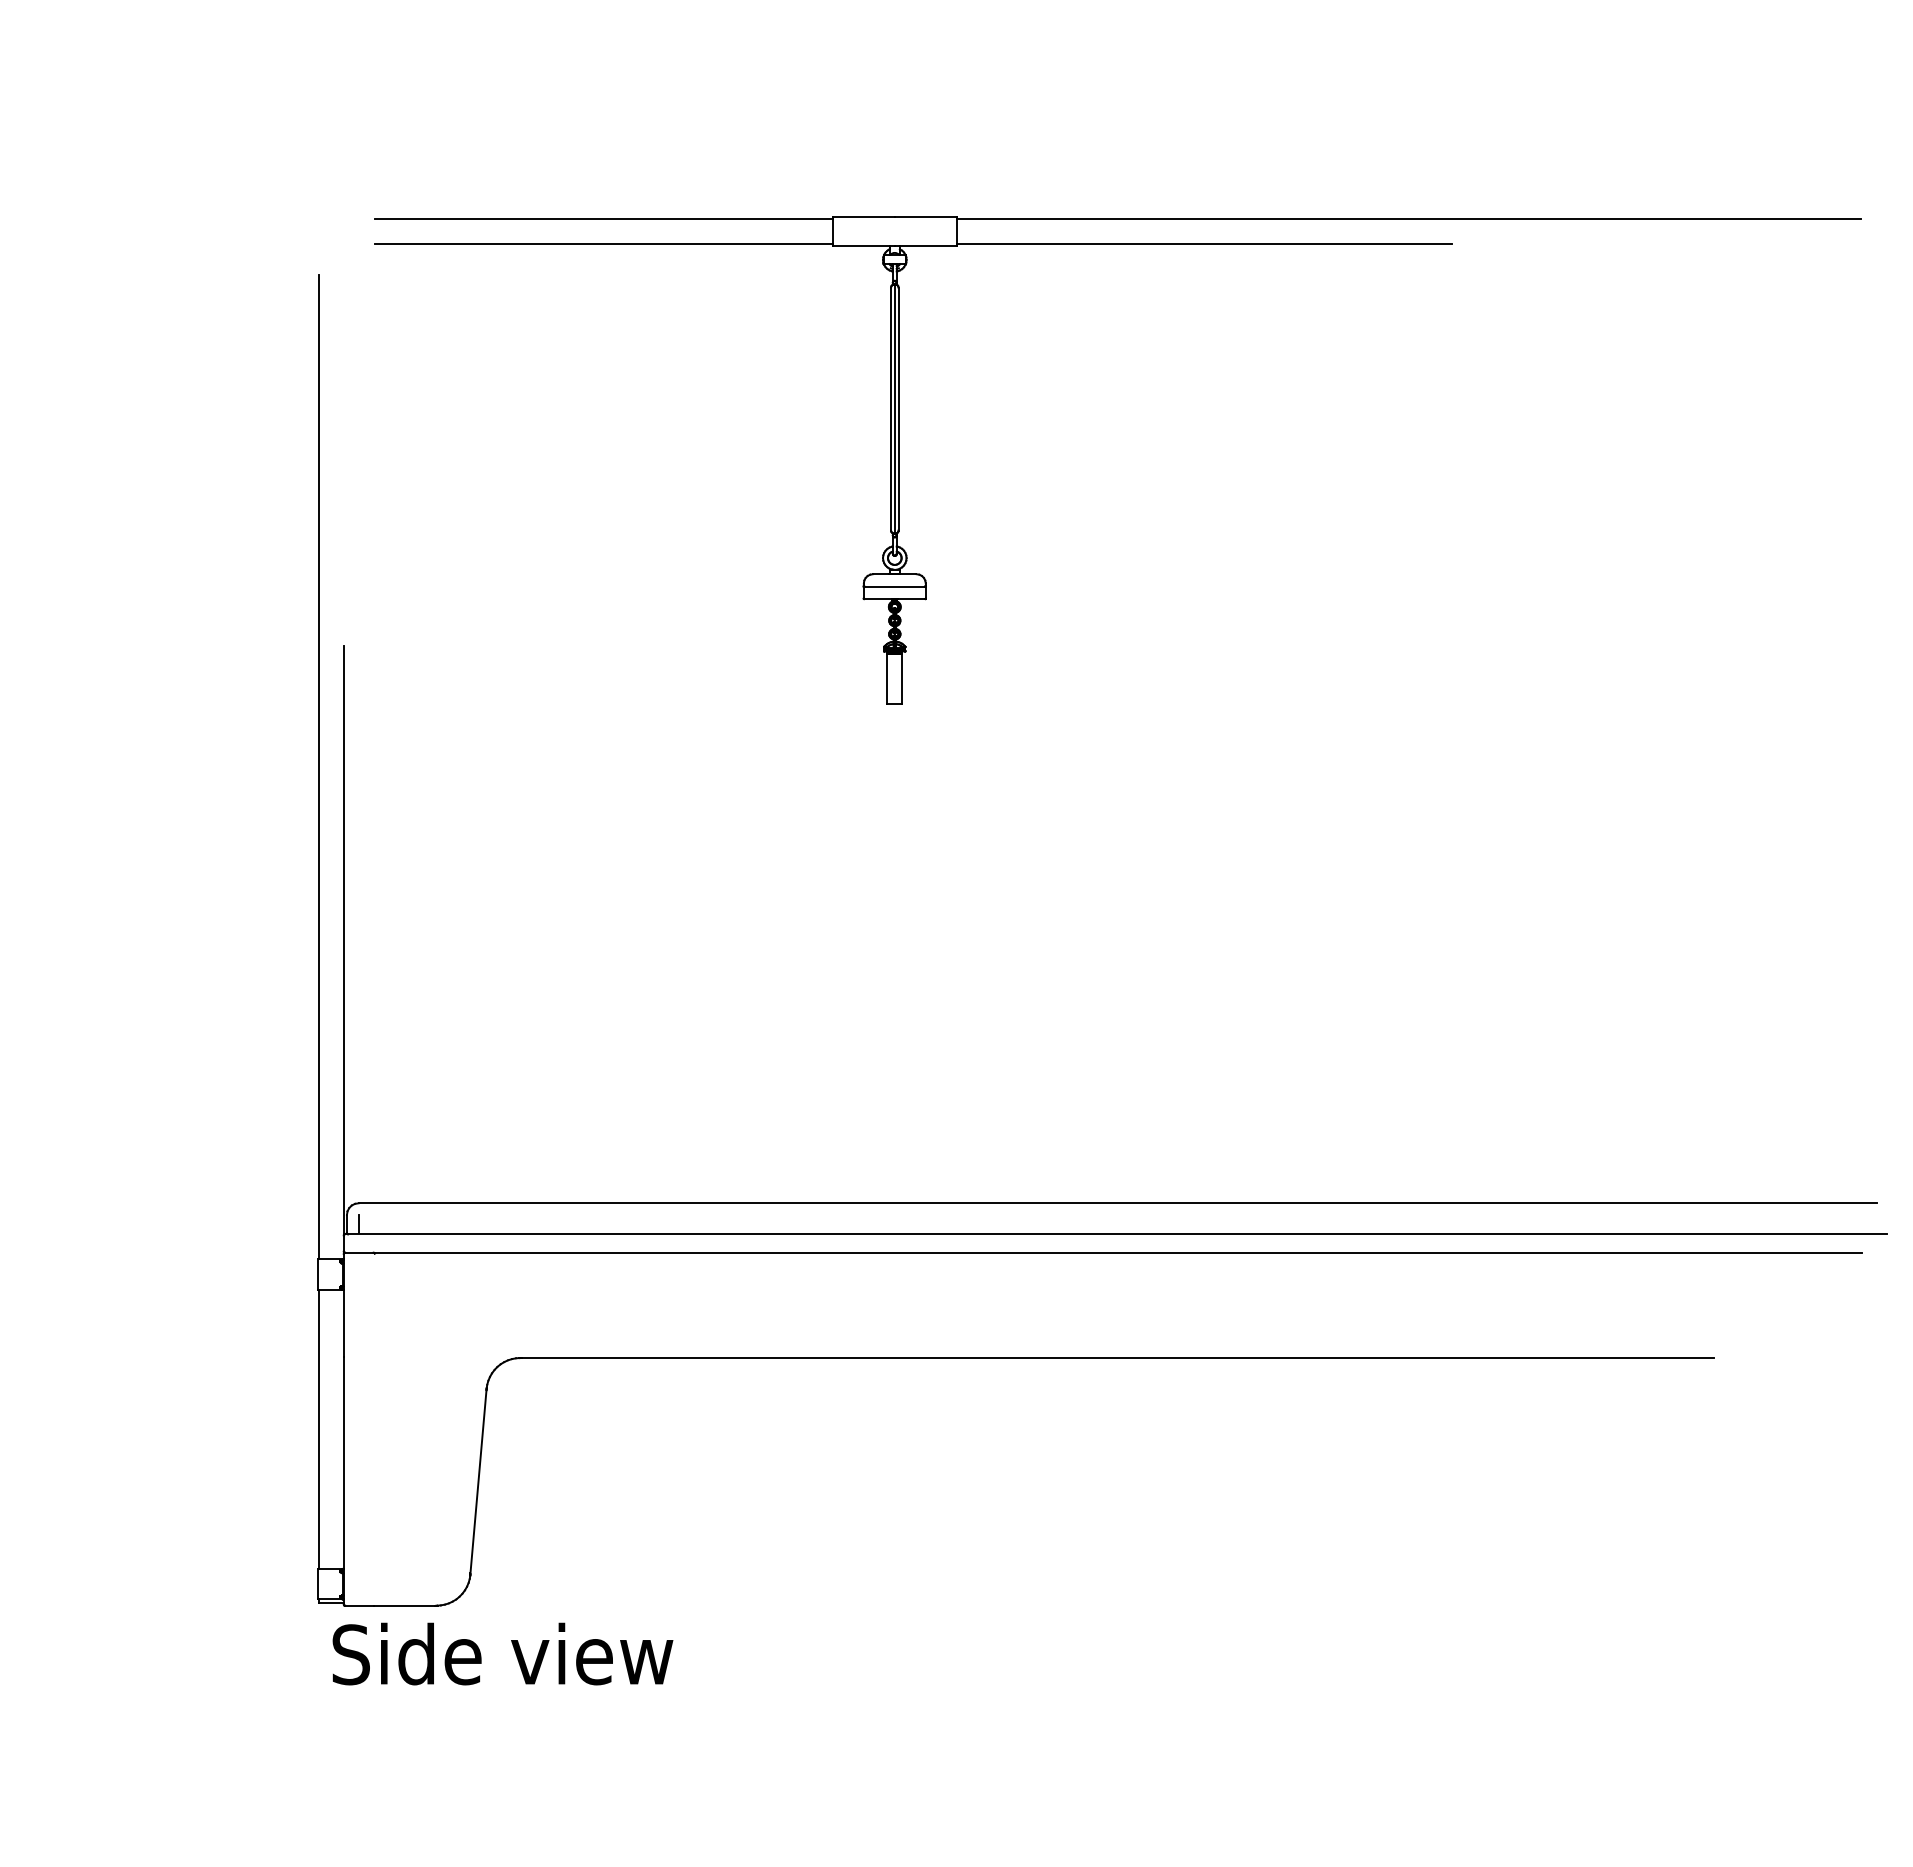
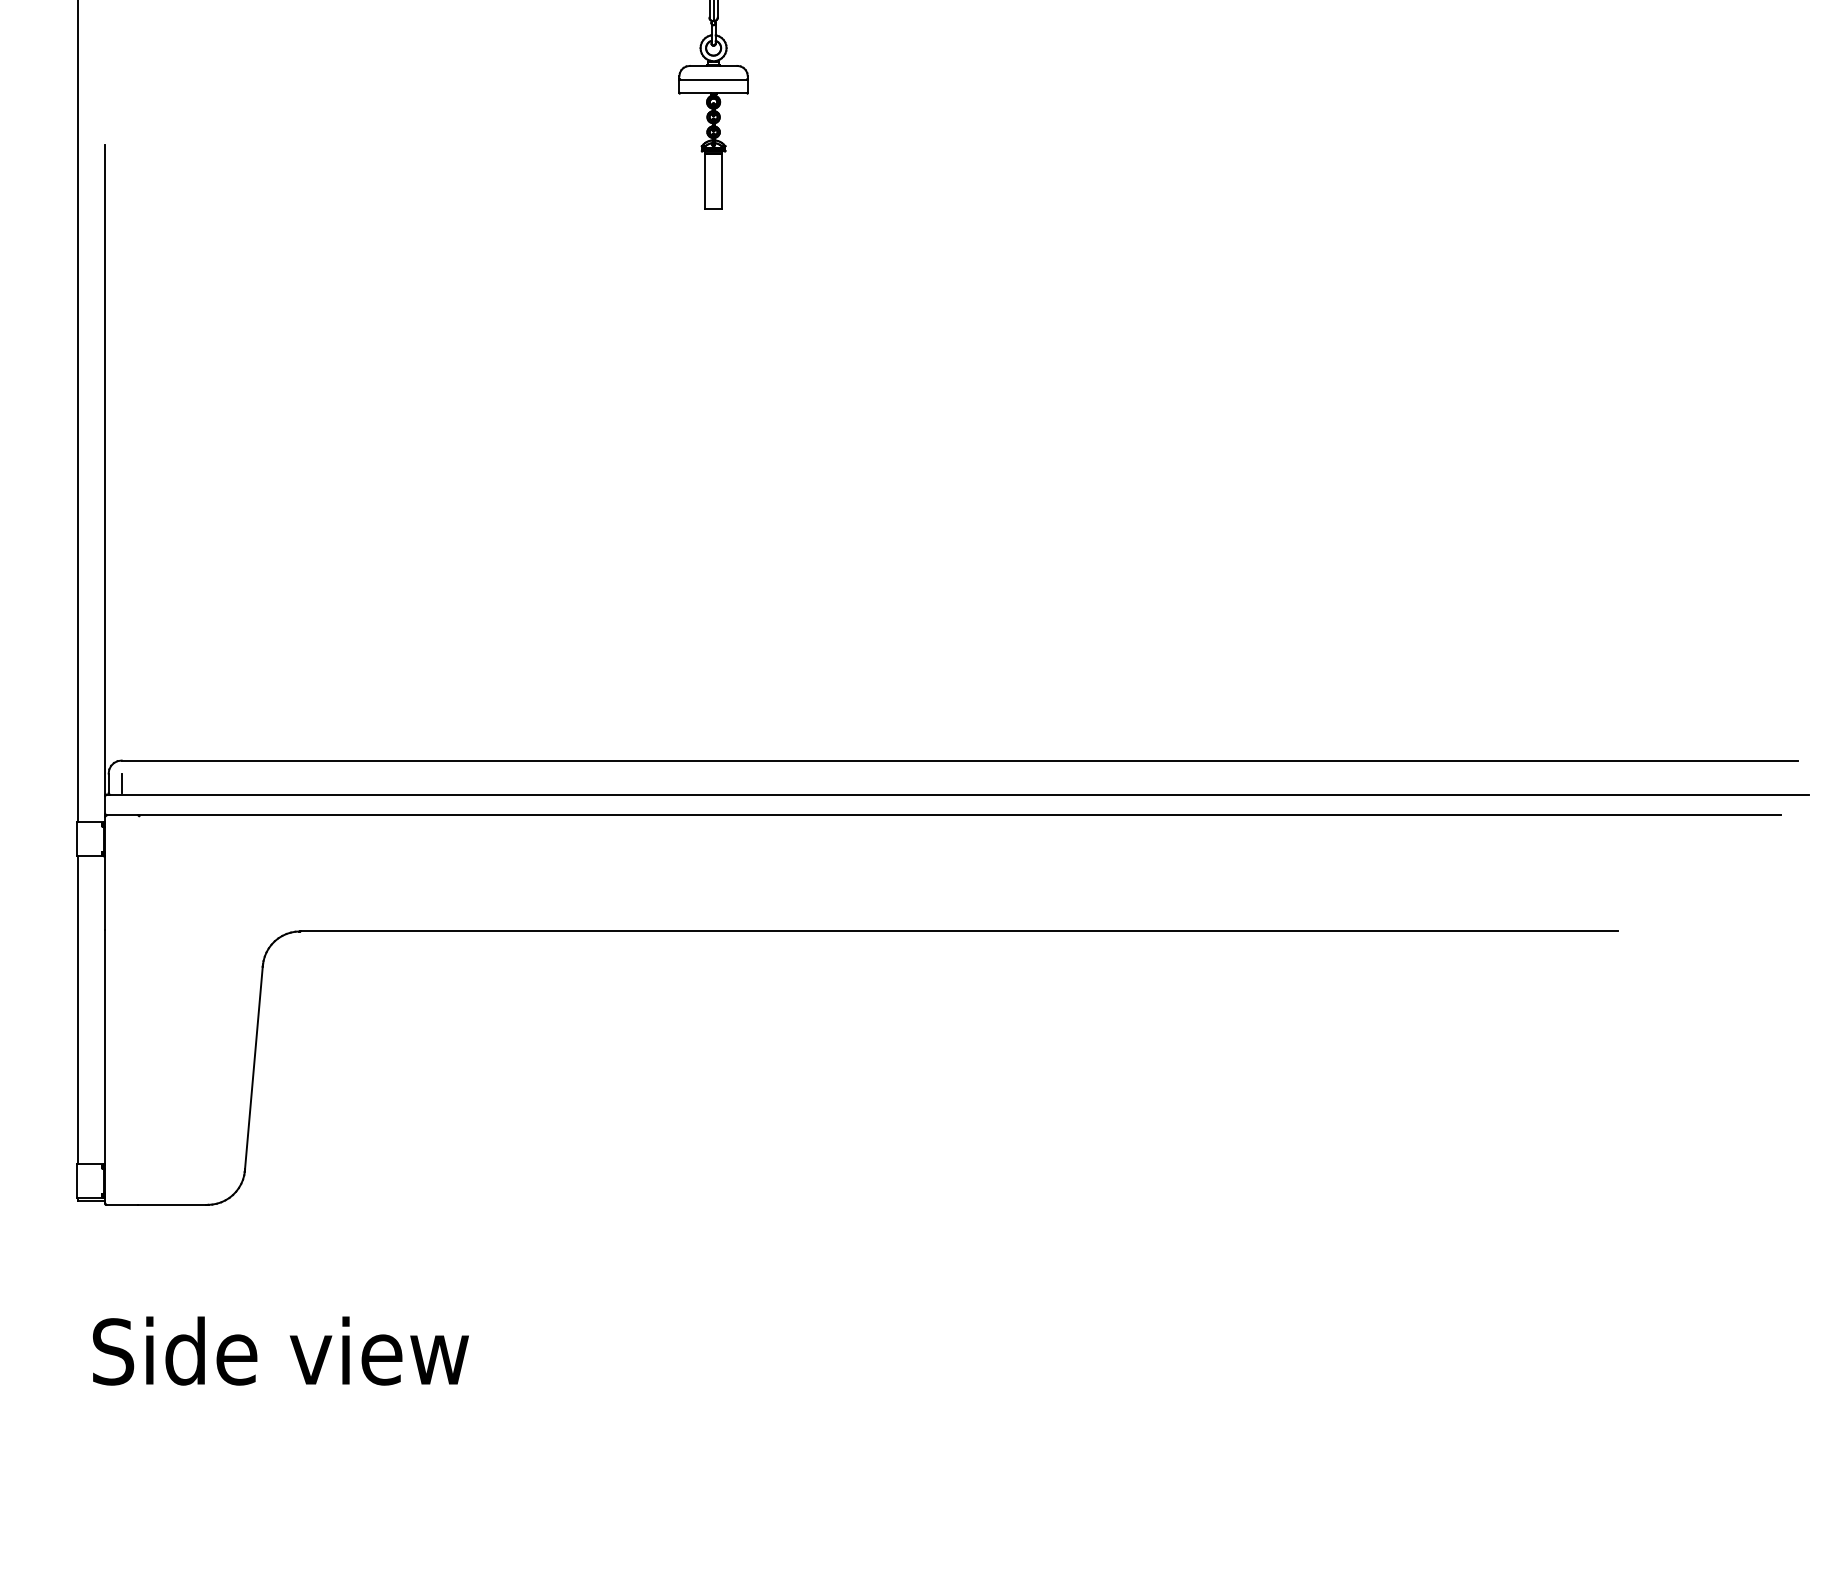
text: (502, 1653) -> (280, 1350), moved

